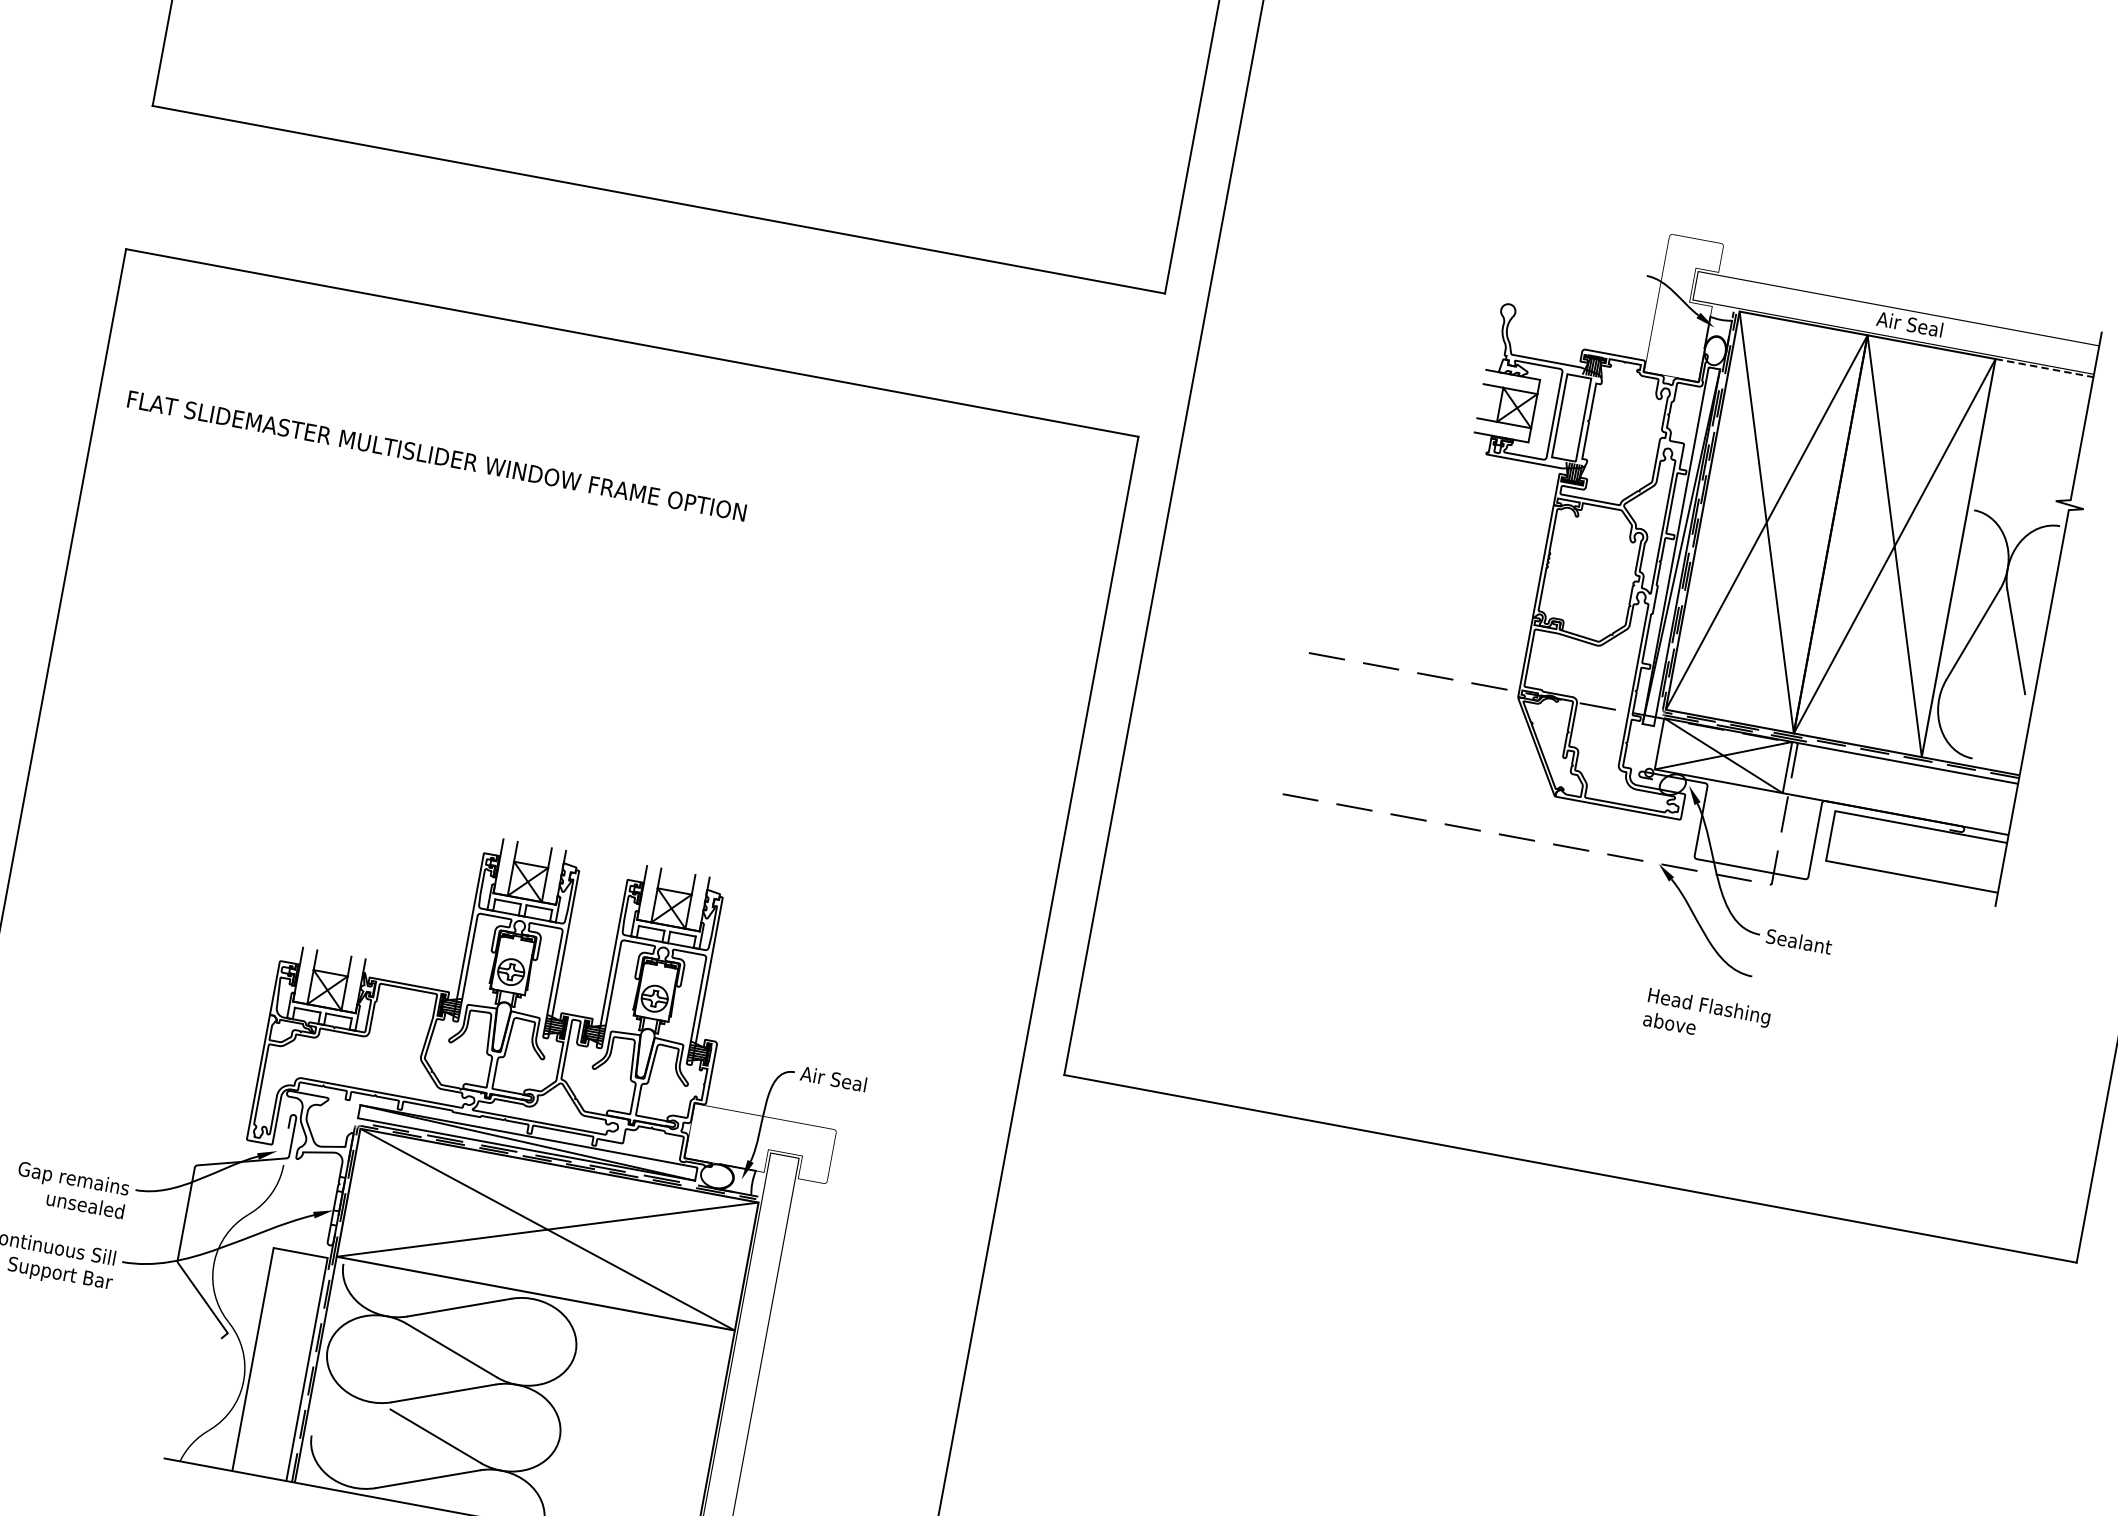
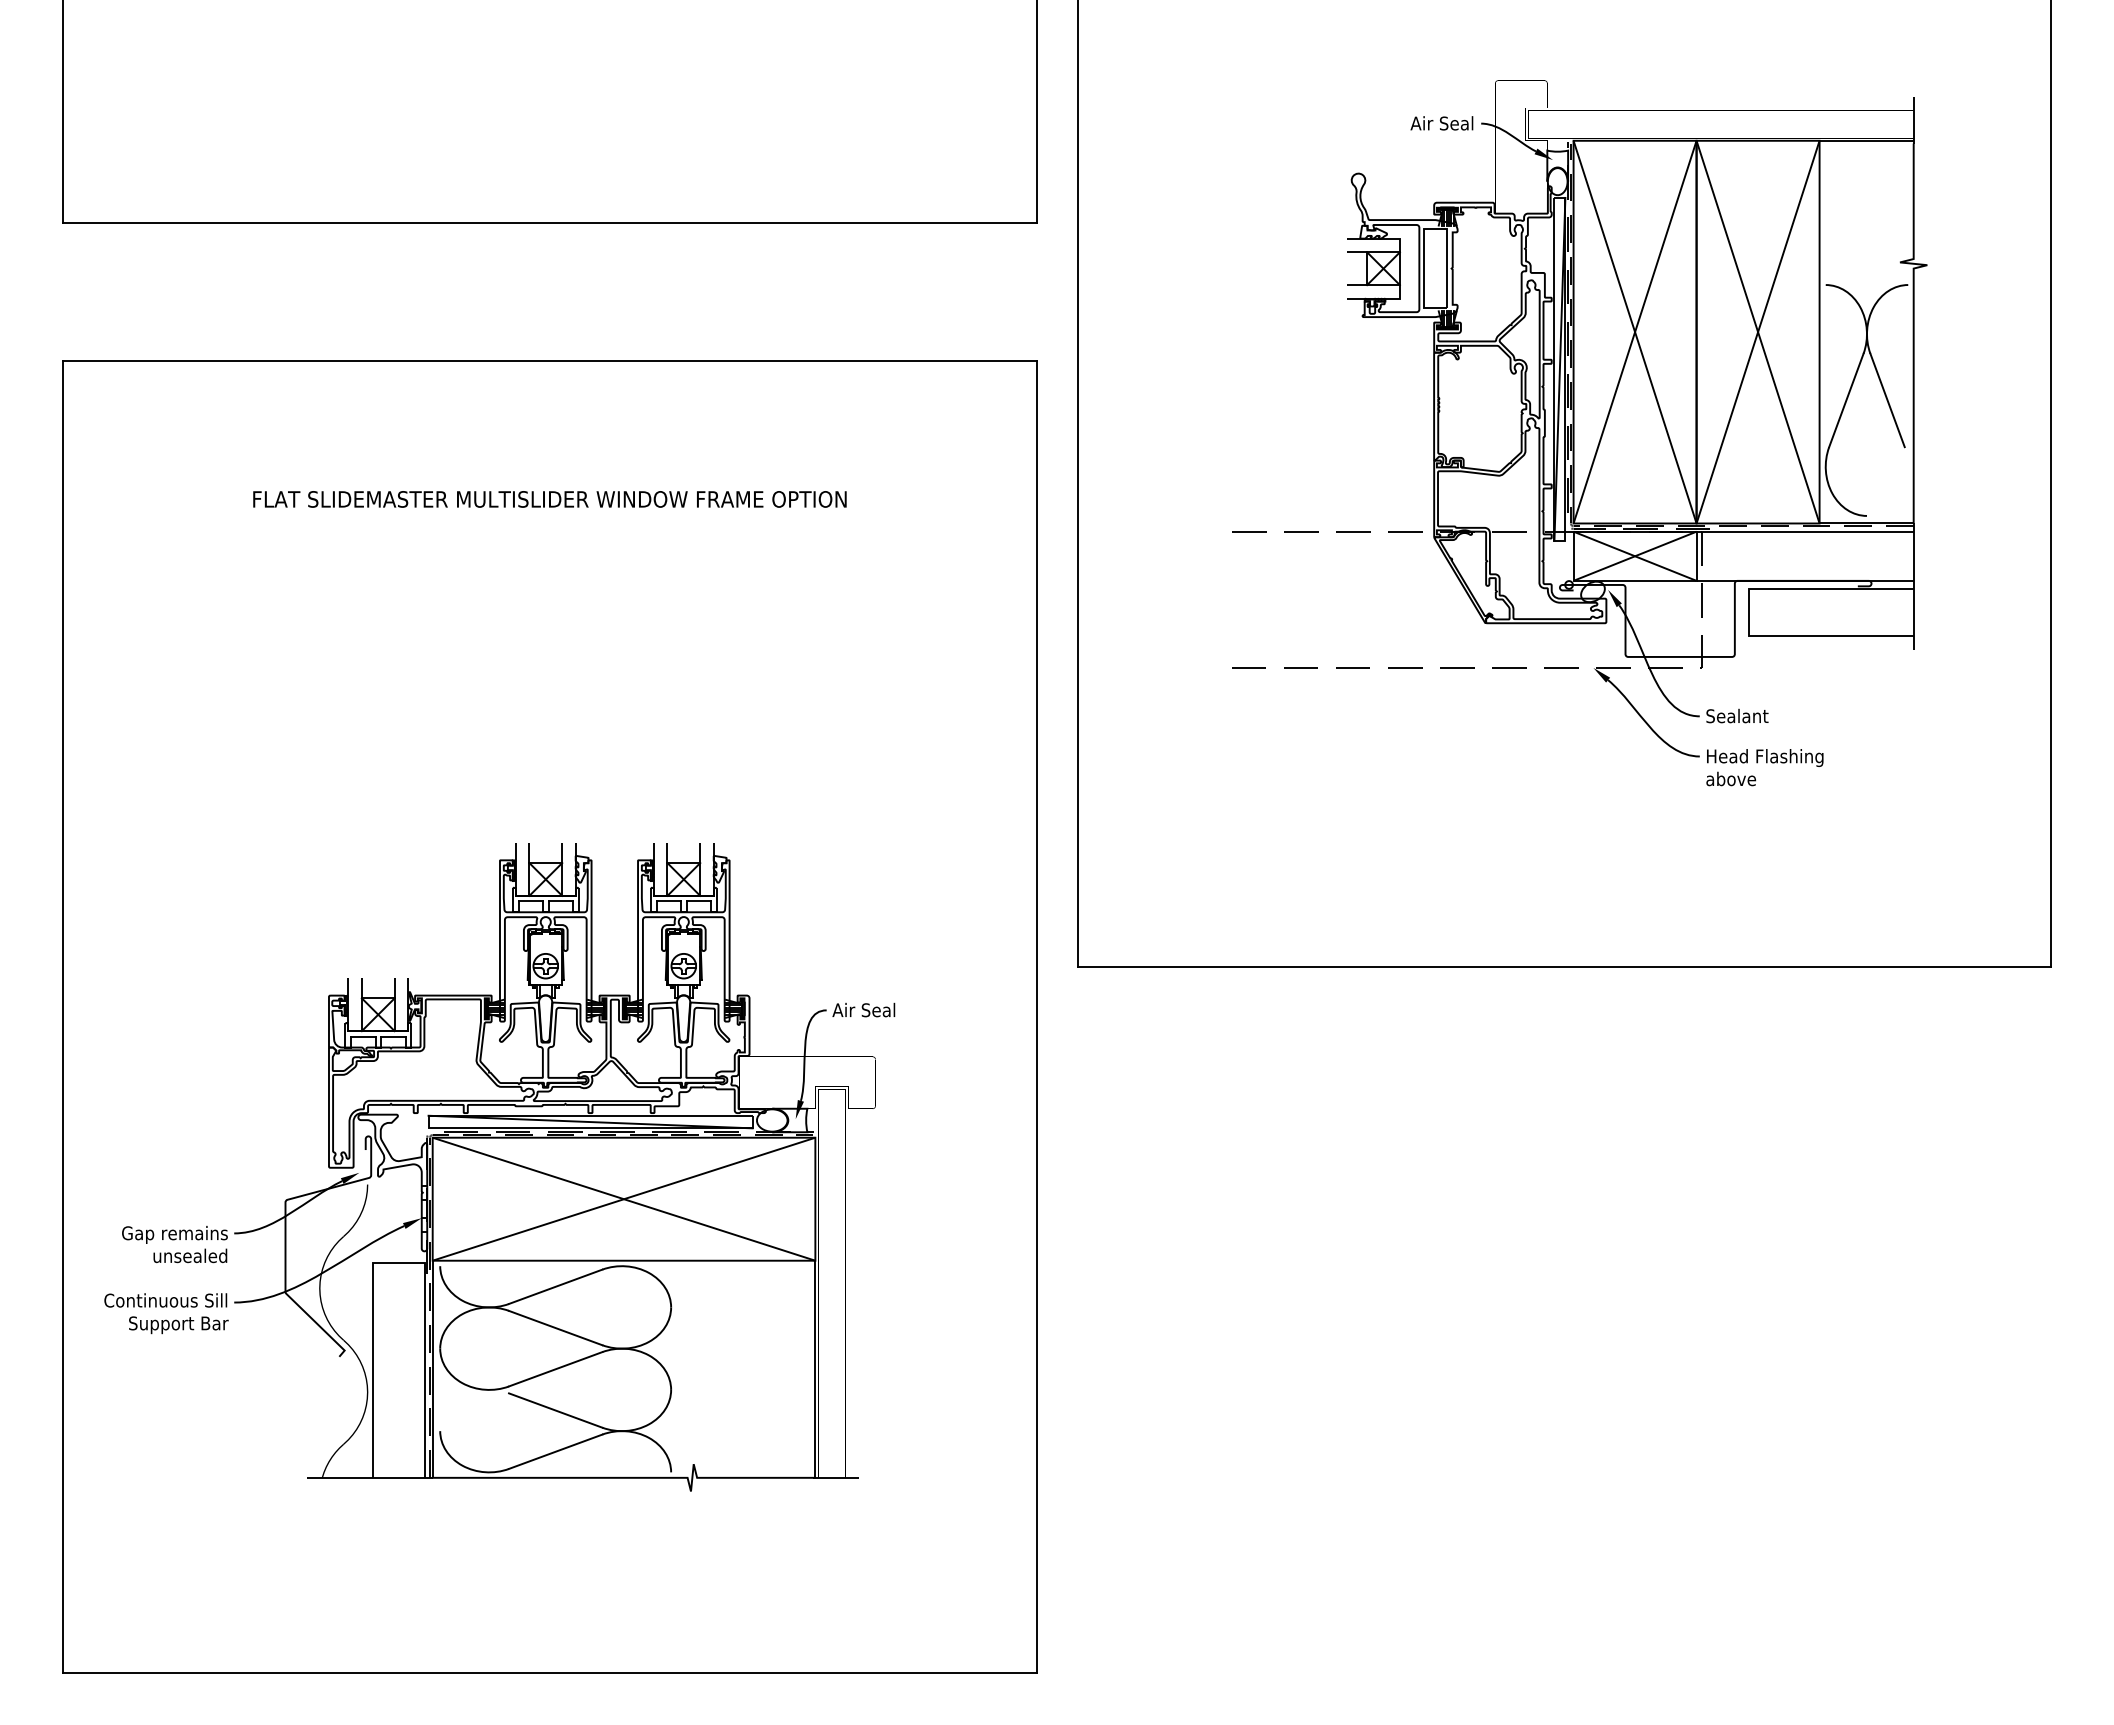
text: (1909, 324) -> (1441, 123), moved
line: (2045, 367) -> (1867, 140), dashed -> solid
text: (436, 456) -> (549, 499), moved
text: (1706, 1017) -> (1764, 767), moved

